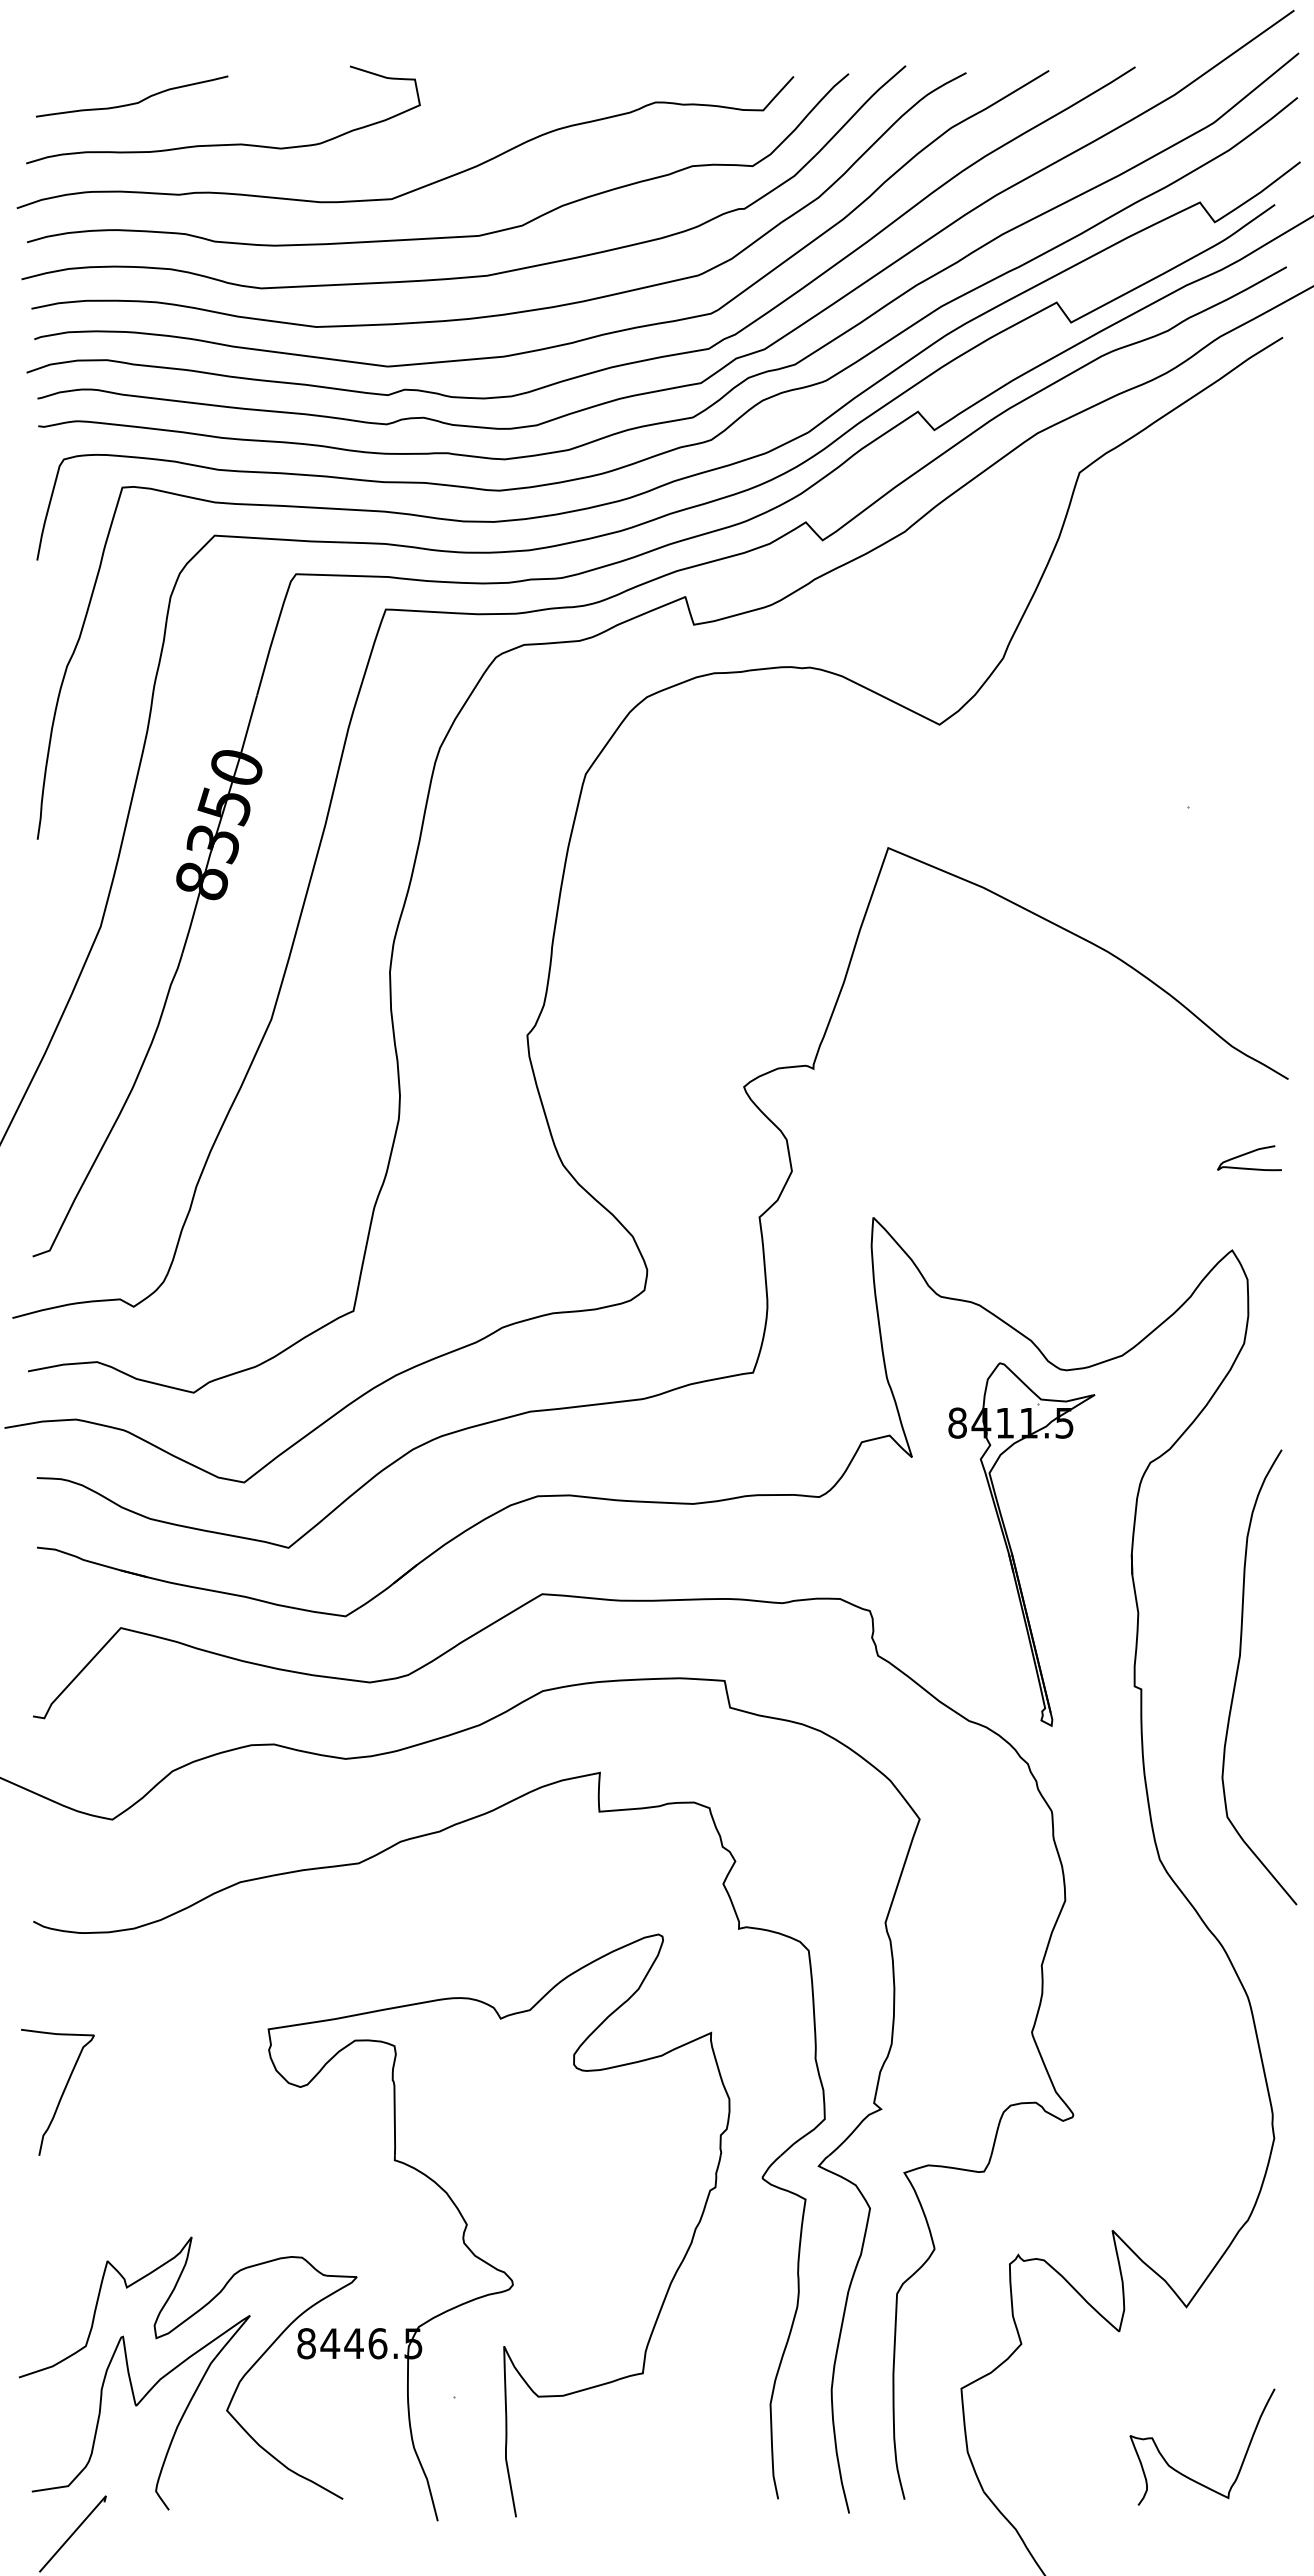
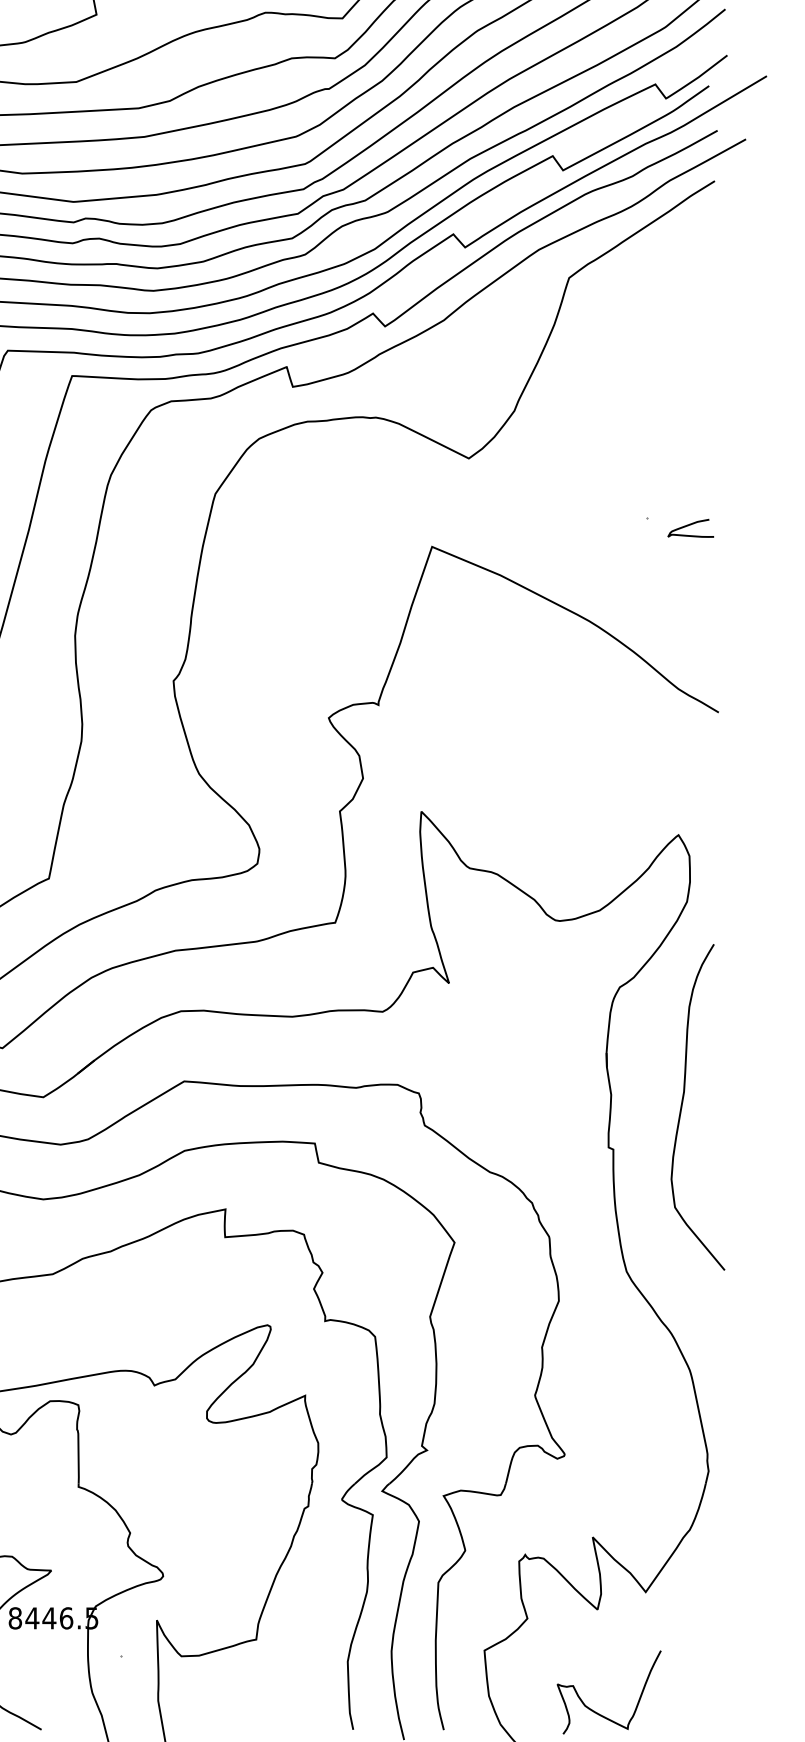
curve: (1247, 1154) -> (689, 525), moved
part: (1011, 1547) -> (520, 1047), removed
curve: (1238, 1671) -> (683, 1103), moved
curve: (1186, 2475) -> (597, 1712), moved

